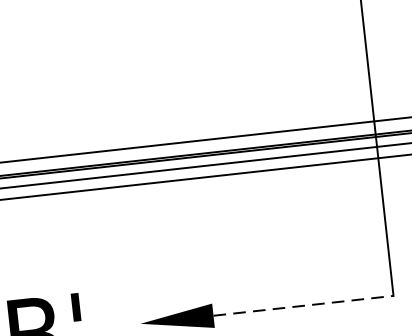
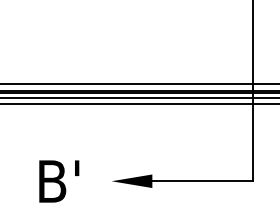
line: (305, 306) -> (203, 181), dashed -> solid

